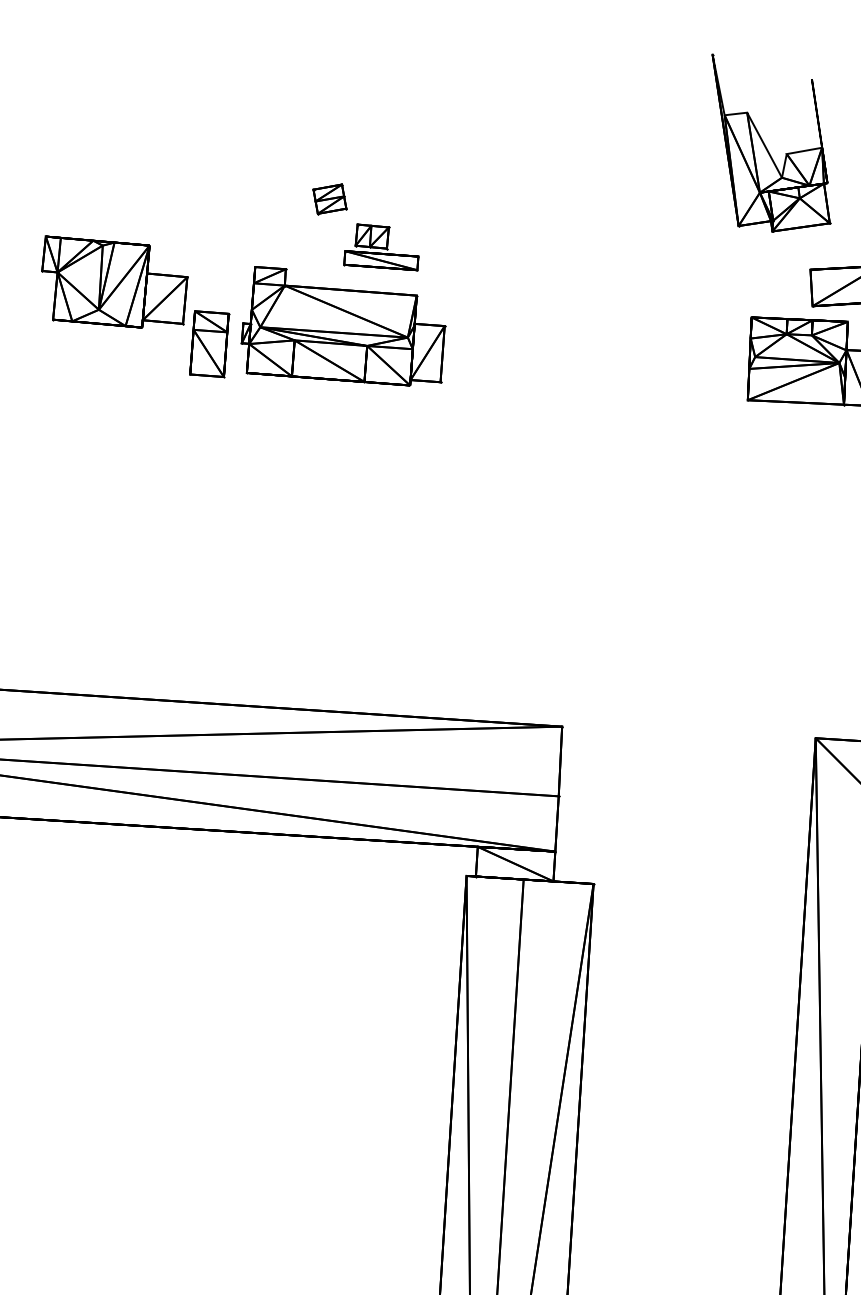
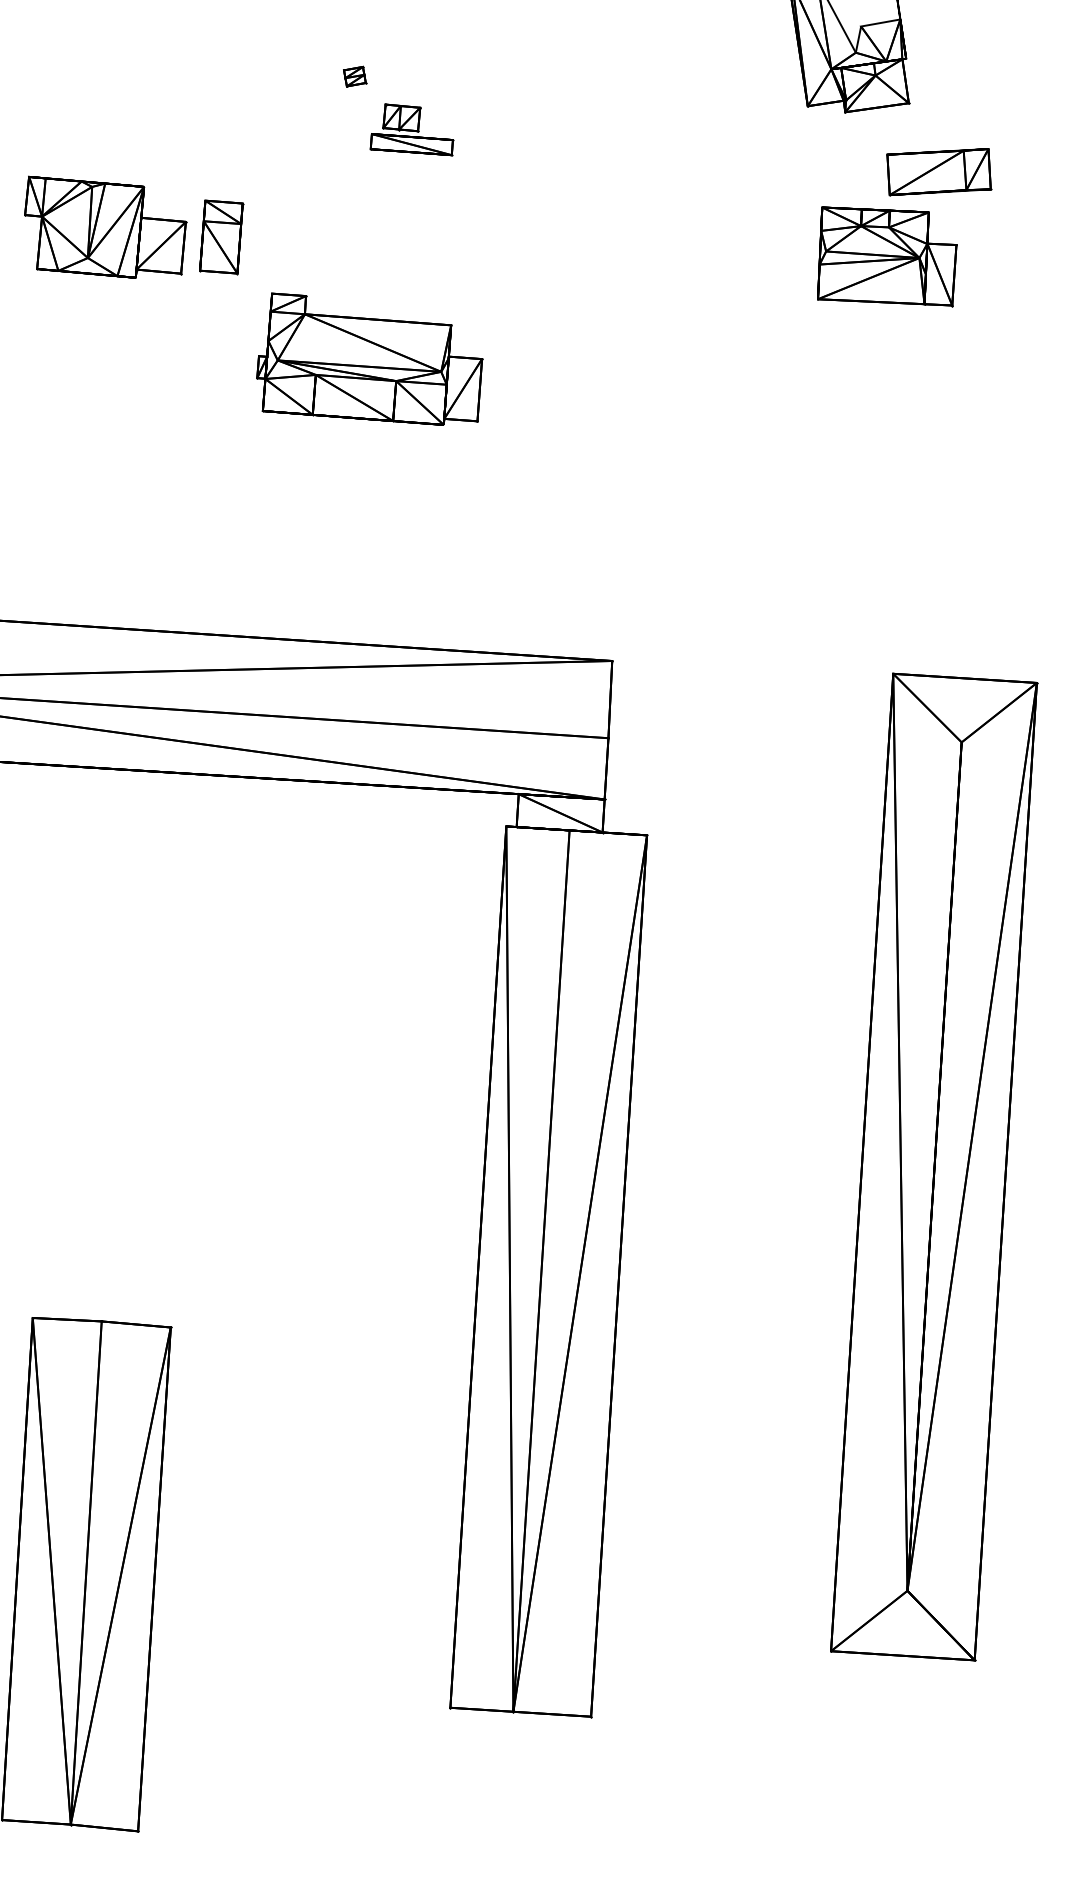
part: (329, 199) -> (354, 76), size x0.6
part: (114, 281) -> (105, 226), moved
part: (343, 325) -> (369, 358), moved

